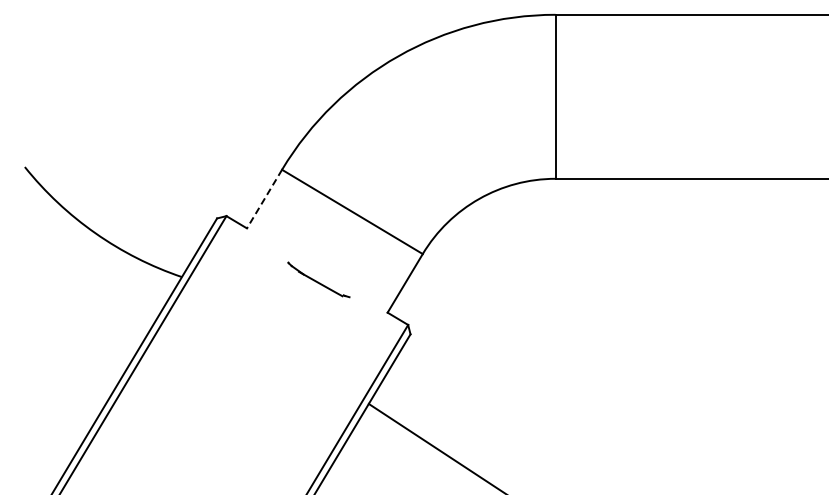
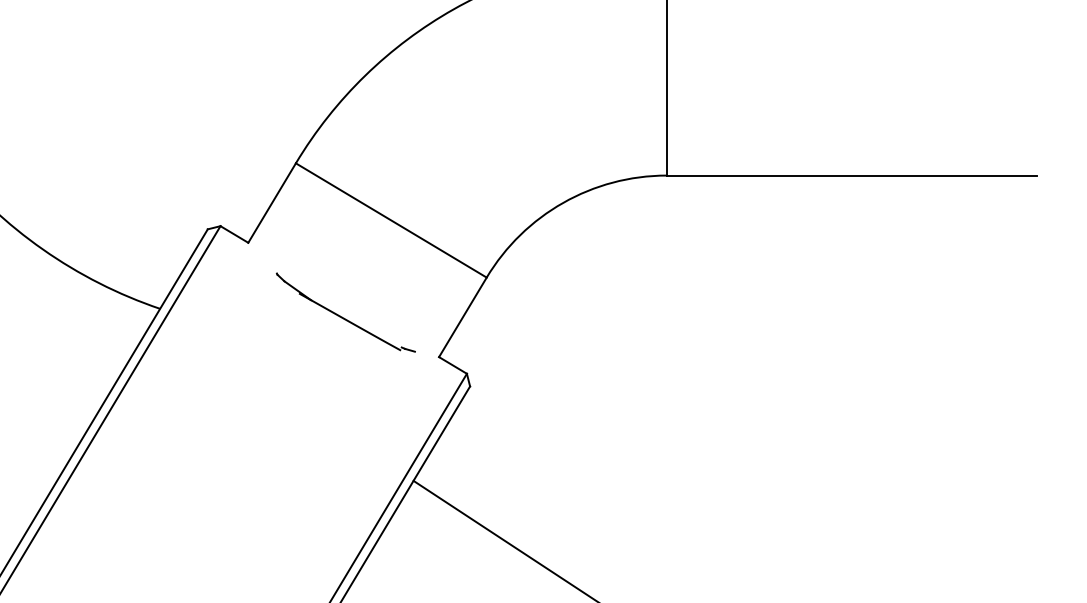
line: (264, 199) -> (272, 203), dashed -> solid
part: (318, 279) -> (345, 312), size x1.67

